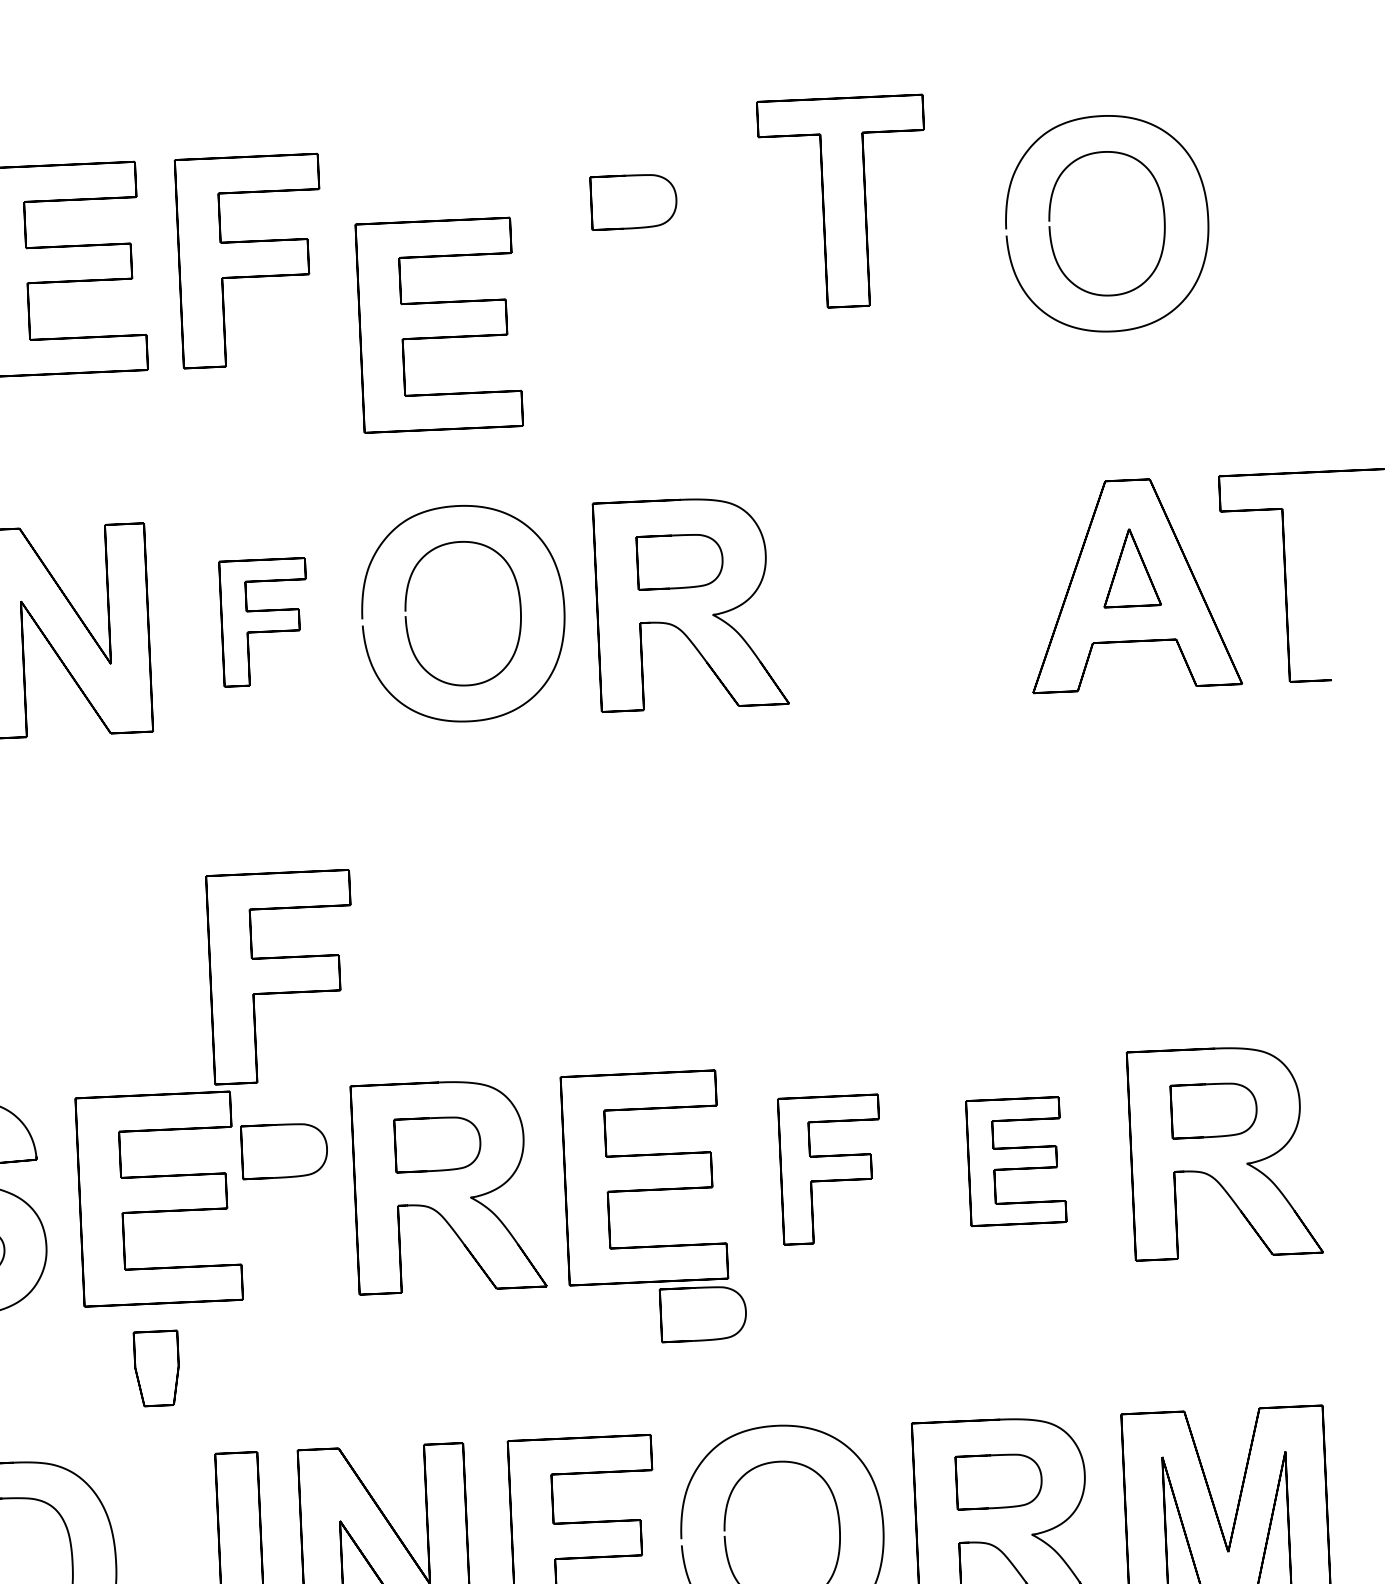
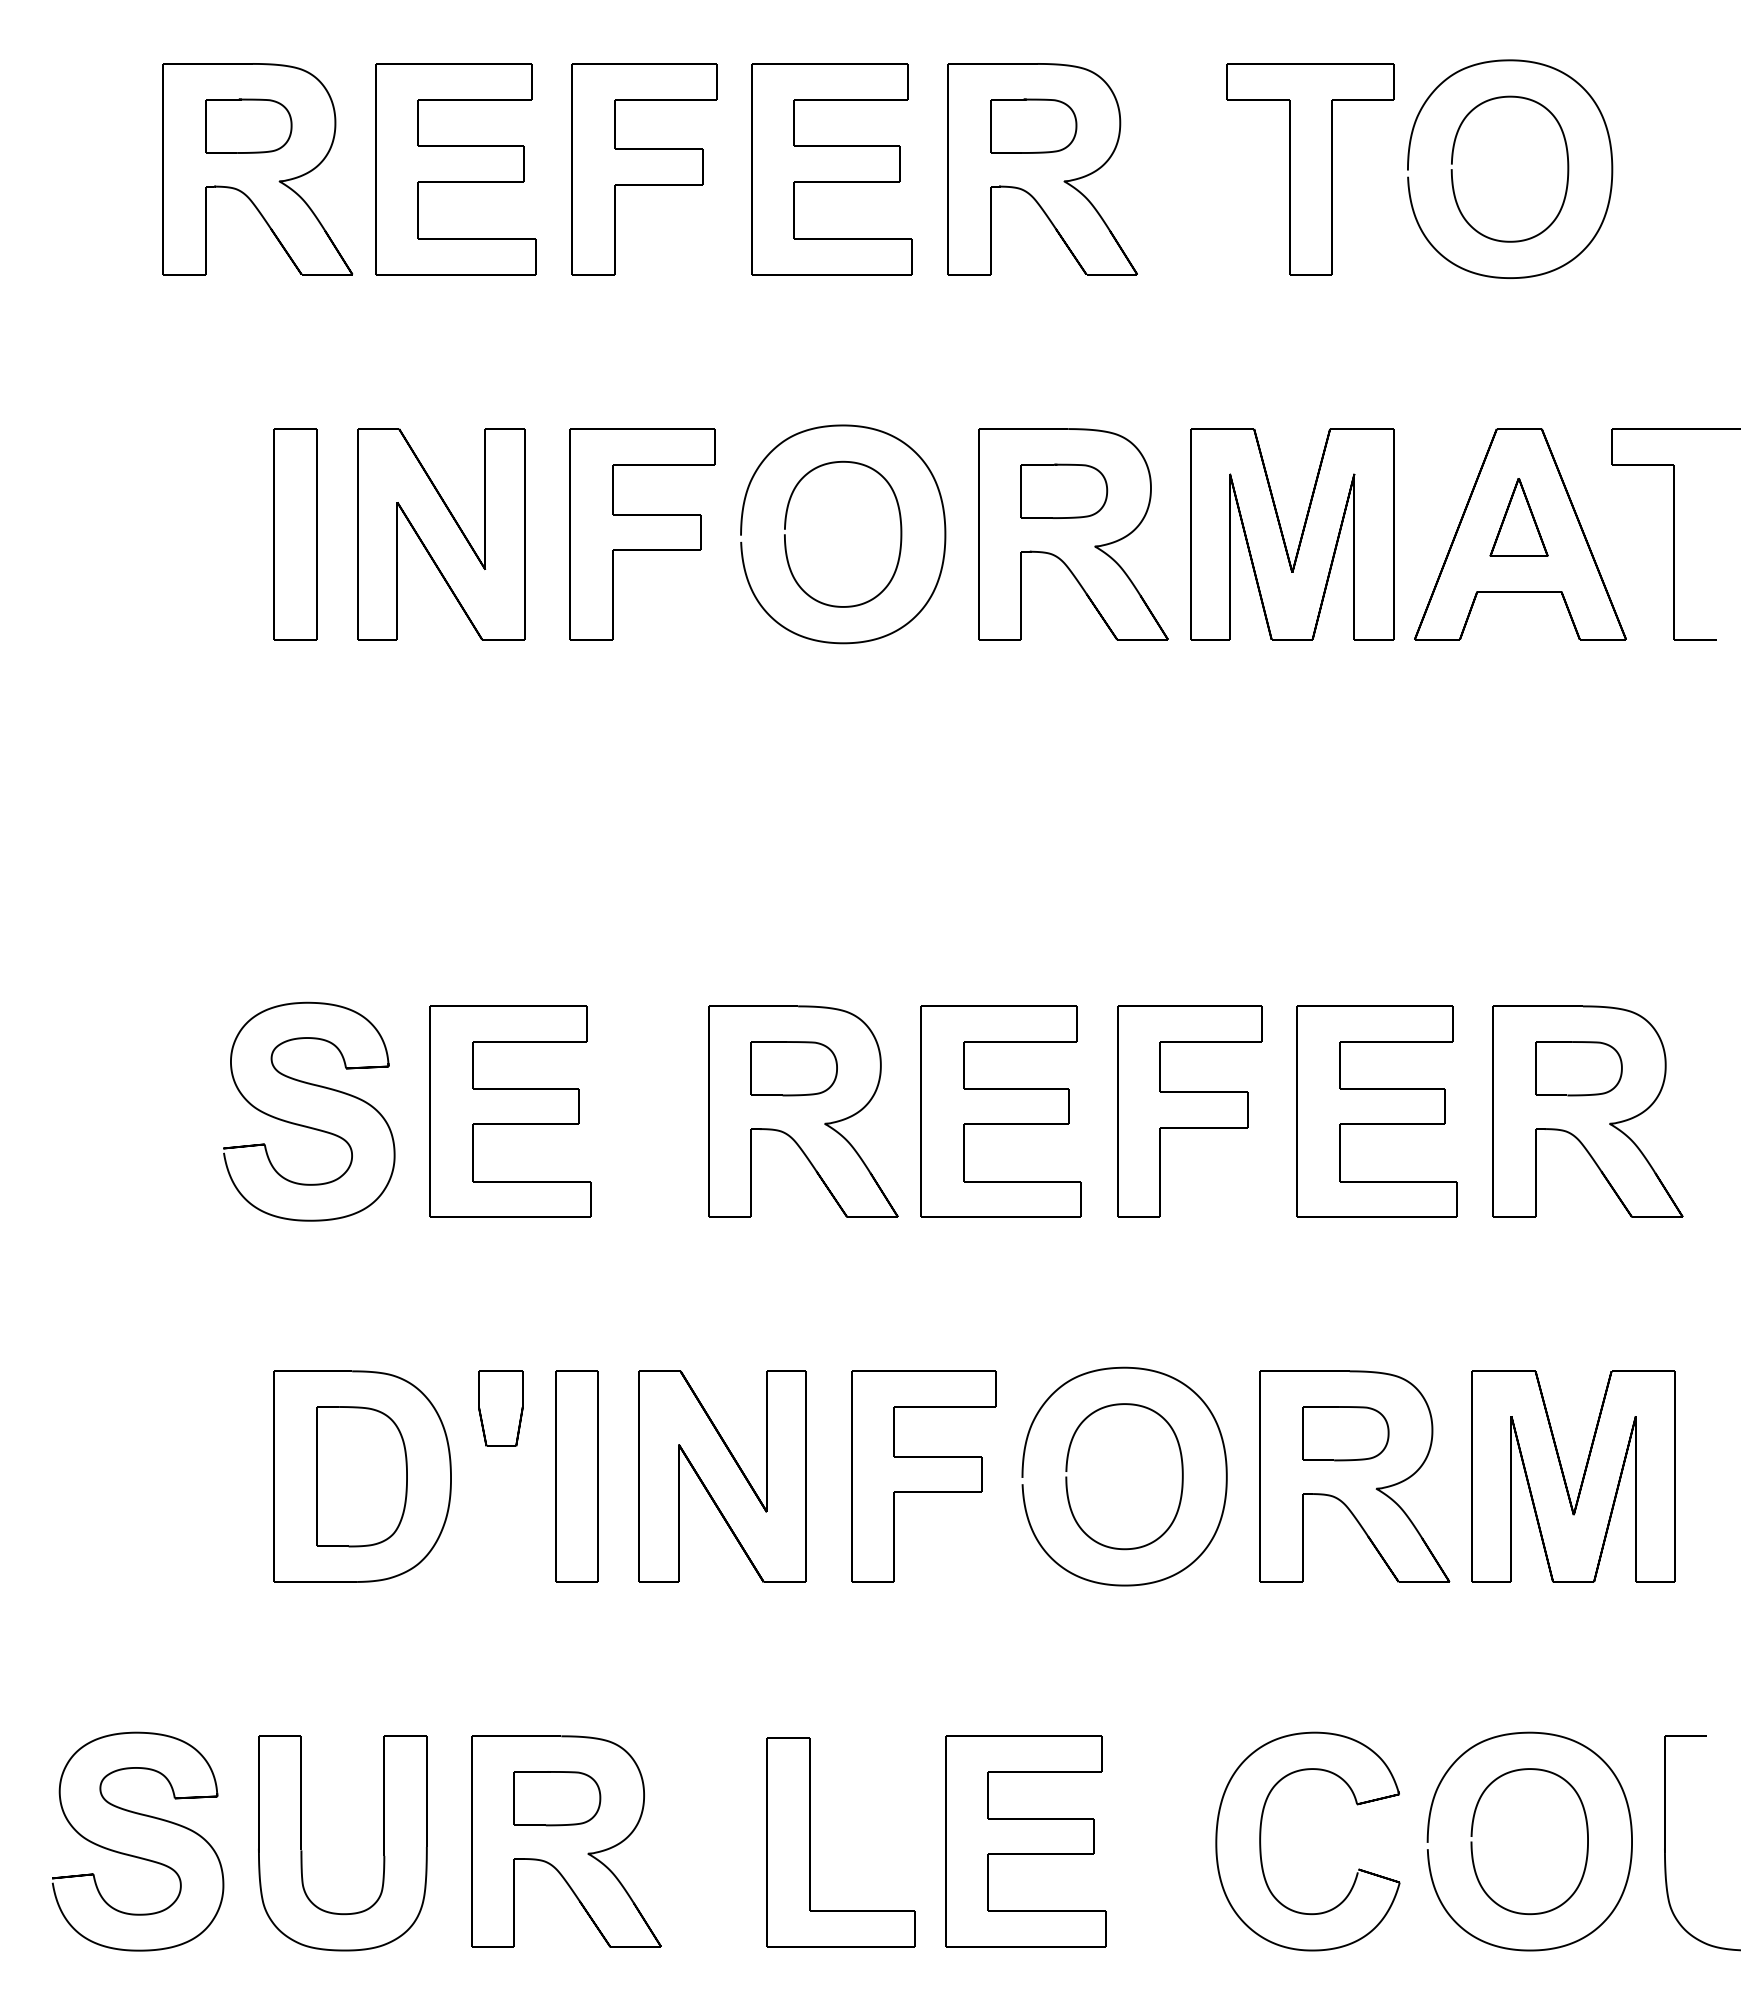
part: (844, 202) -> (1310, 169), moved
part: (644, 244) -> (1042, 169), added
part: (439, 325) -> (831, 169), moved
part: (915, 596) -> (1300, 536), added
part: (264, 622) -> (642, 534), size x1.67
part: (282, 977) -> (644, 893), removed
part: (283, 1150) -> (638, 1068), removed
part: (1015, 1161) -> (1376, 1111), size x1.67
part: (830, 1169) -> (1189, 1111), size x1.43
part: (703, 1313) -> (1054, 1251), removed
part: (156, 1368) -> (500, 1408), moved

